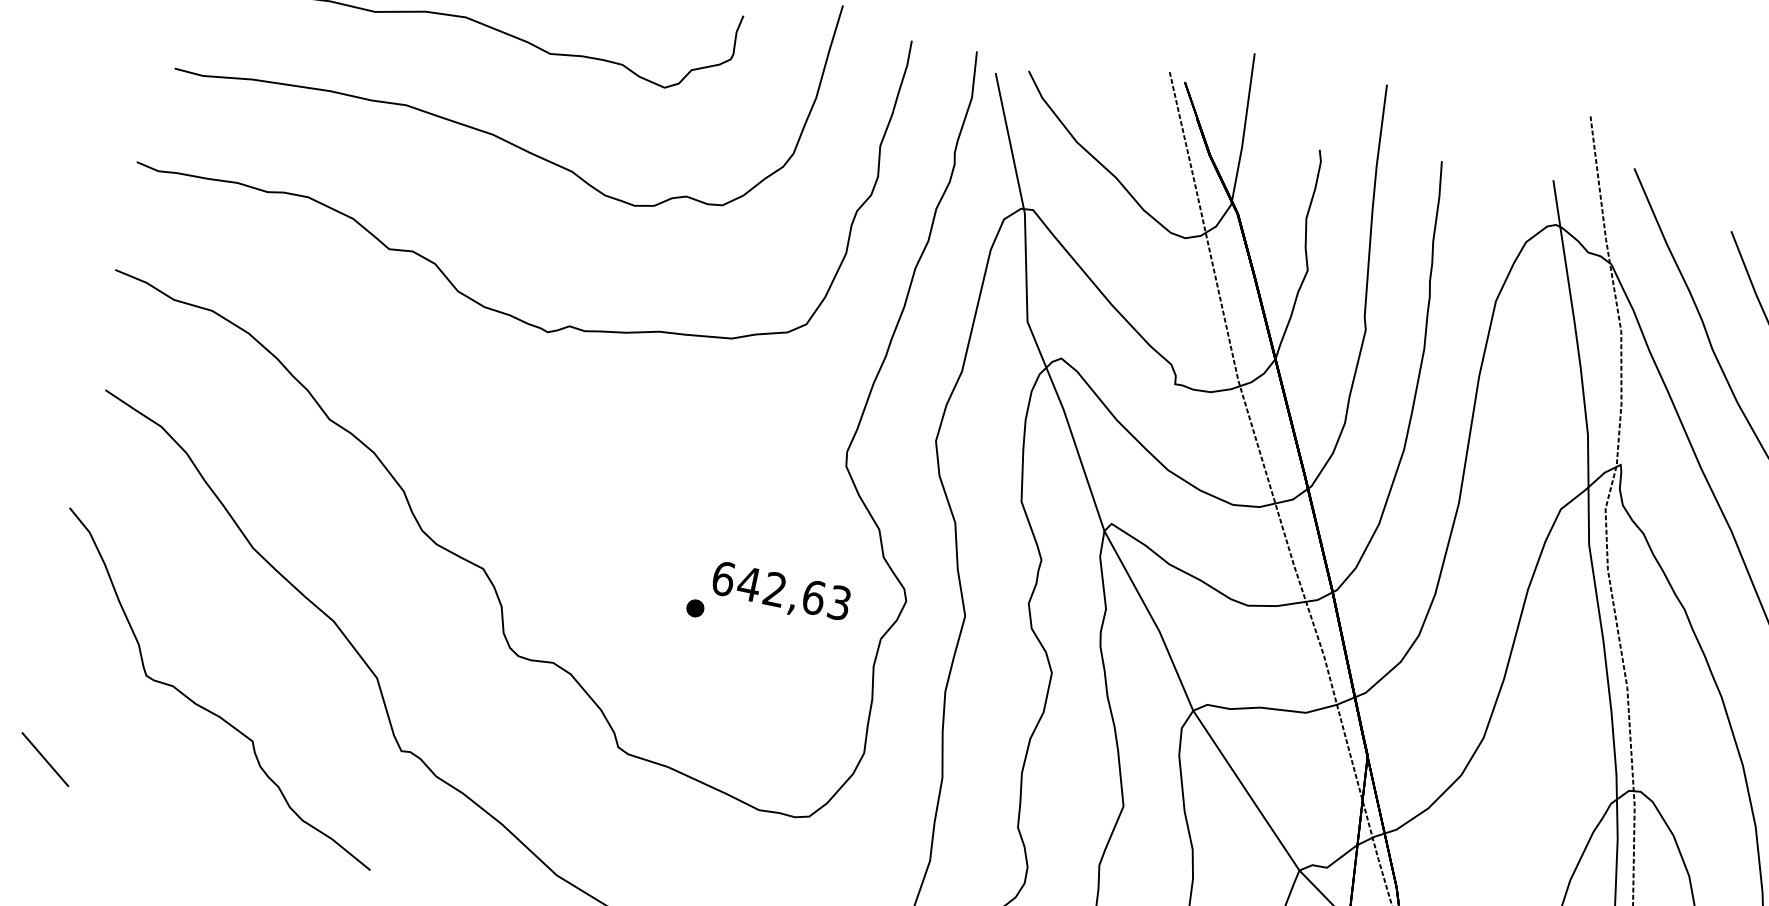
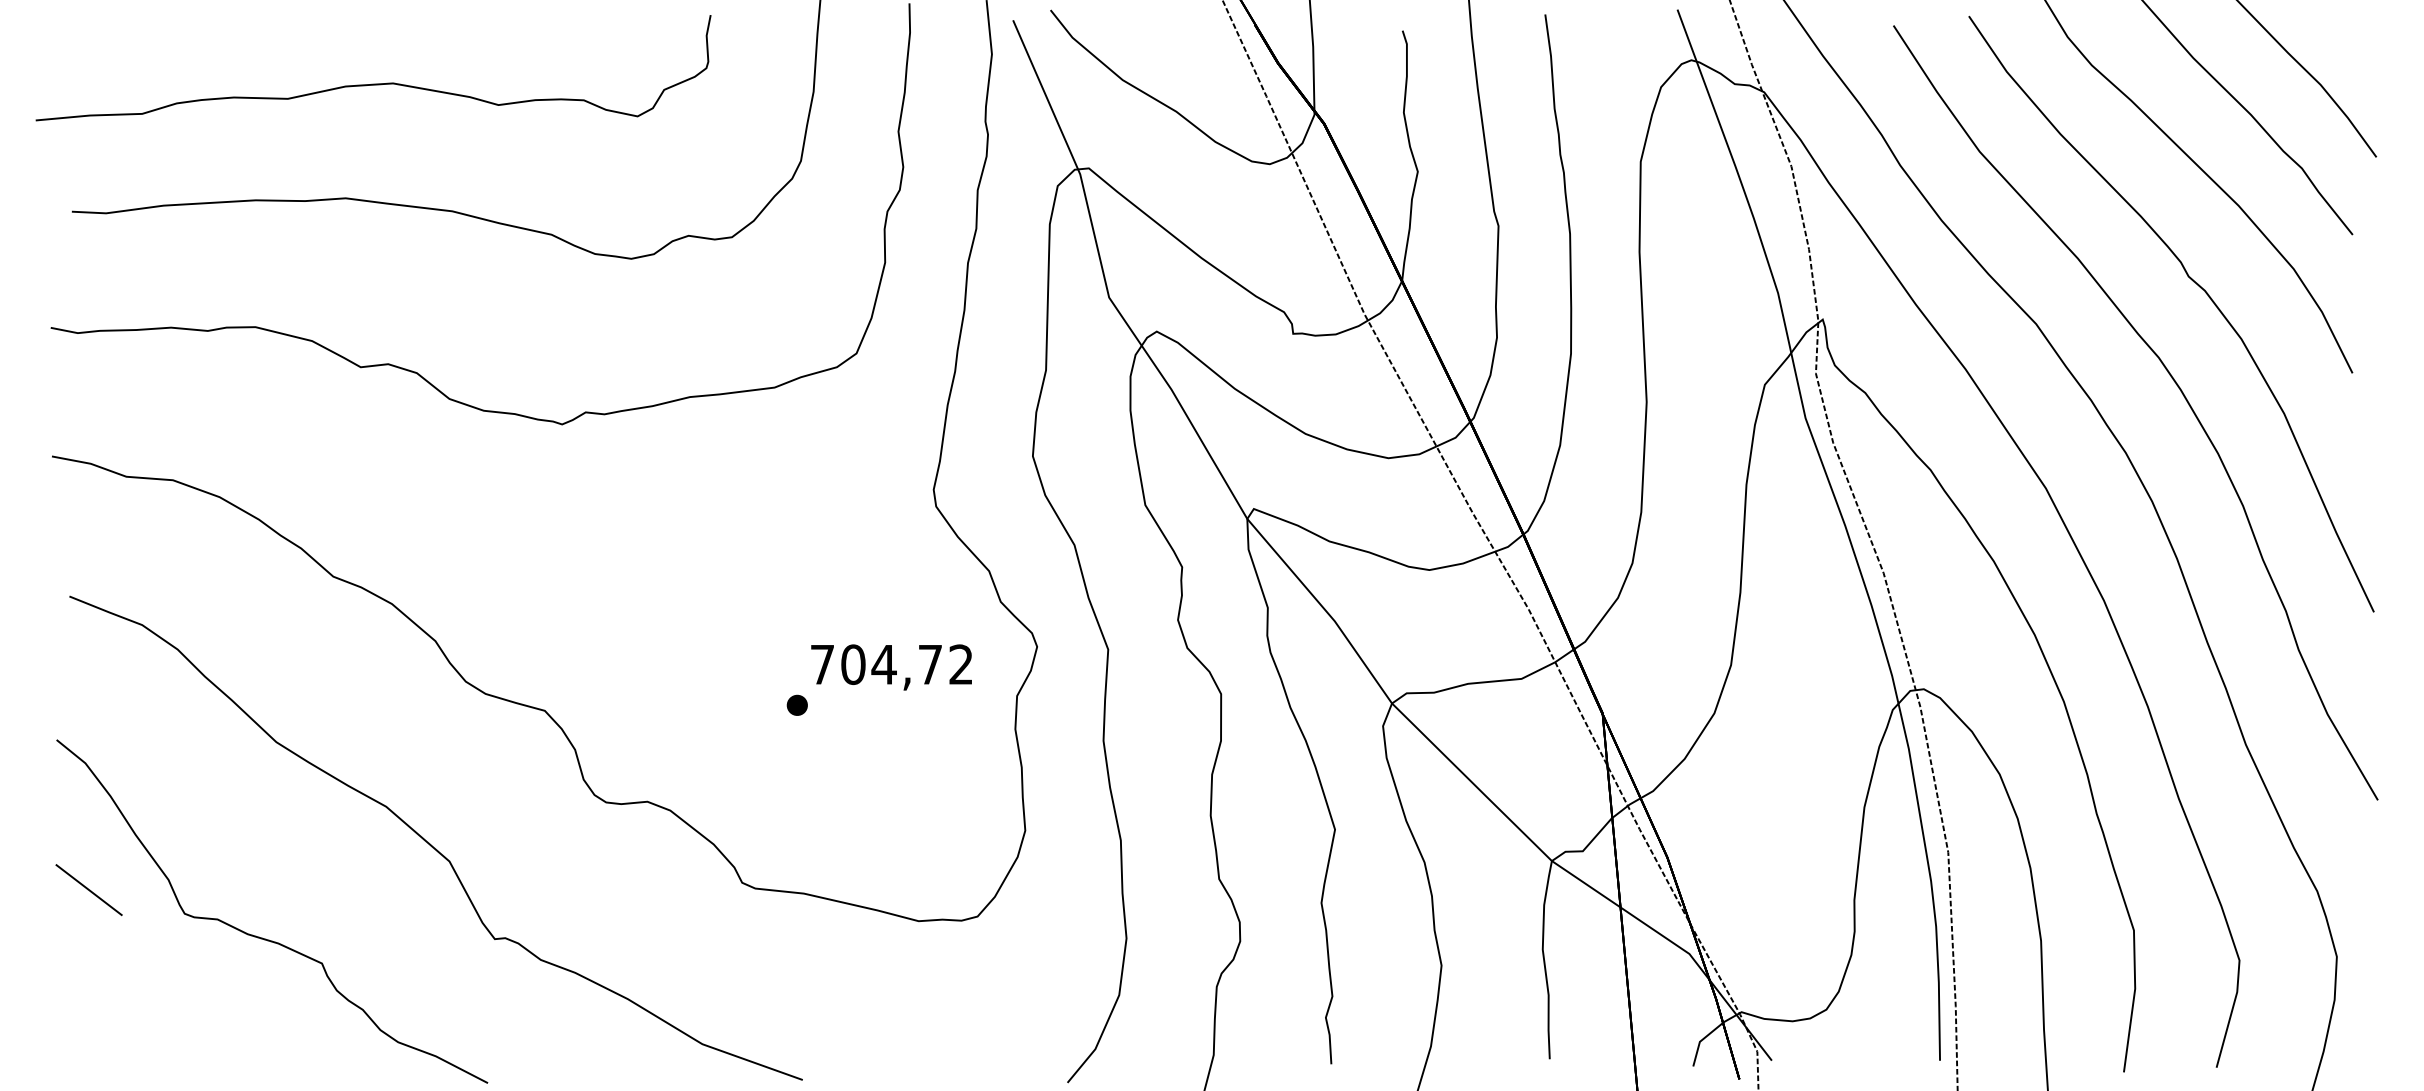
text: (781, 590) -> (891, 664), 642,63 -> 704,72
line: (44, 759) -> (88, 890), moved

